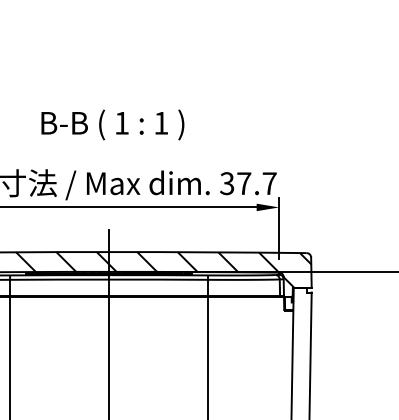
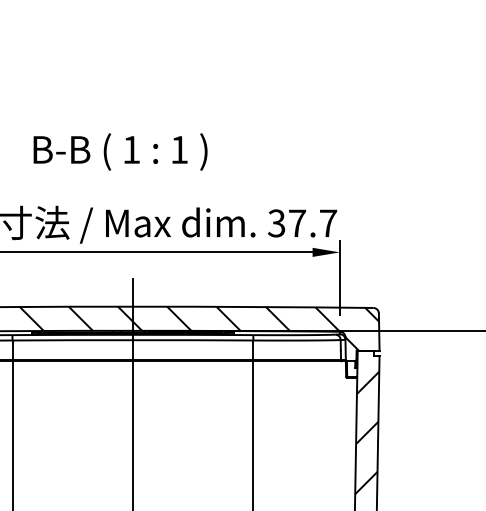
text: (112, 124) -> (120, 151), moved
hatch: (301, 355) -> (367, 432), added

